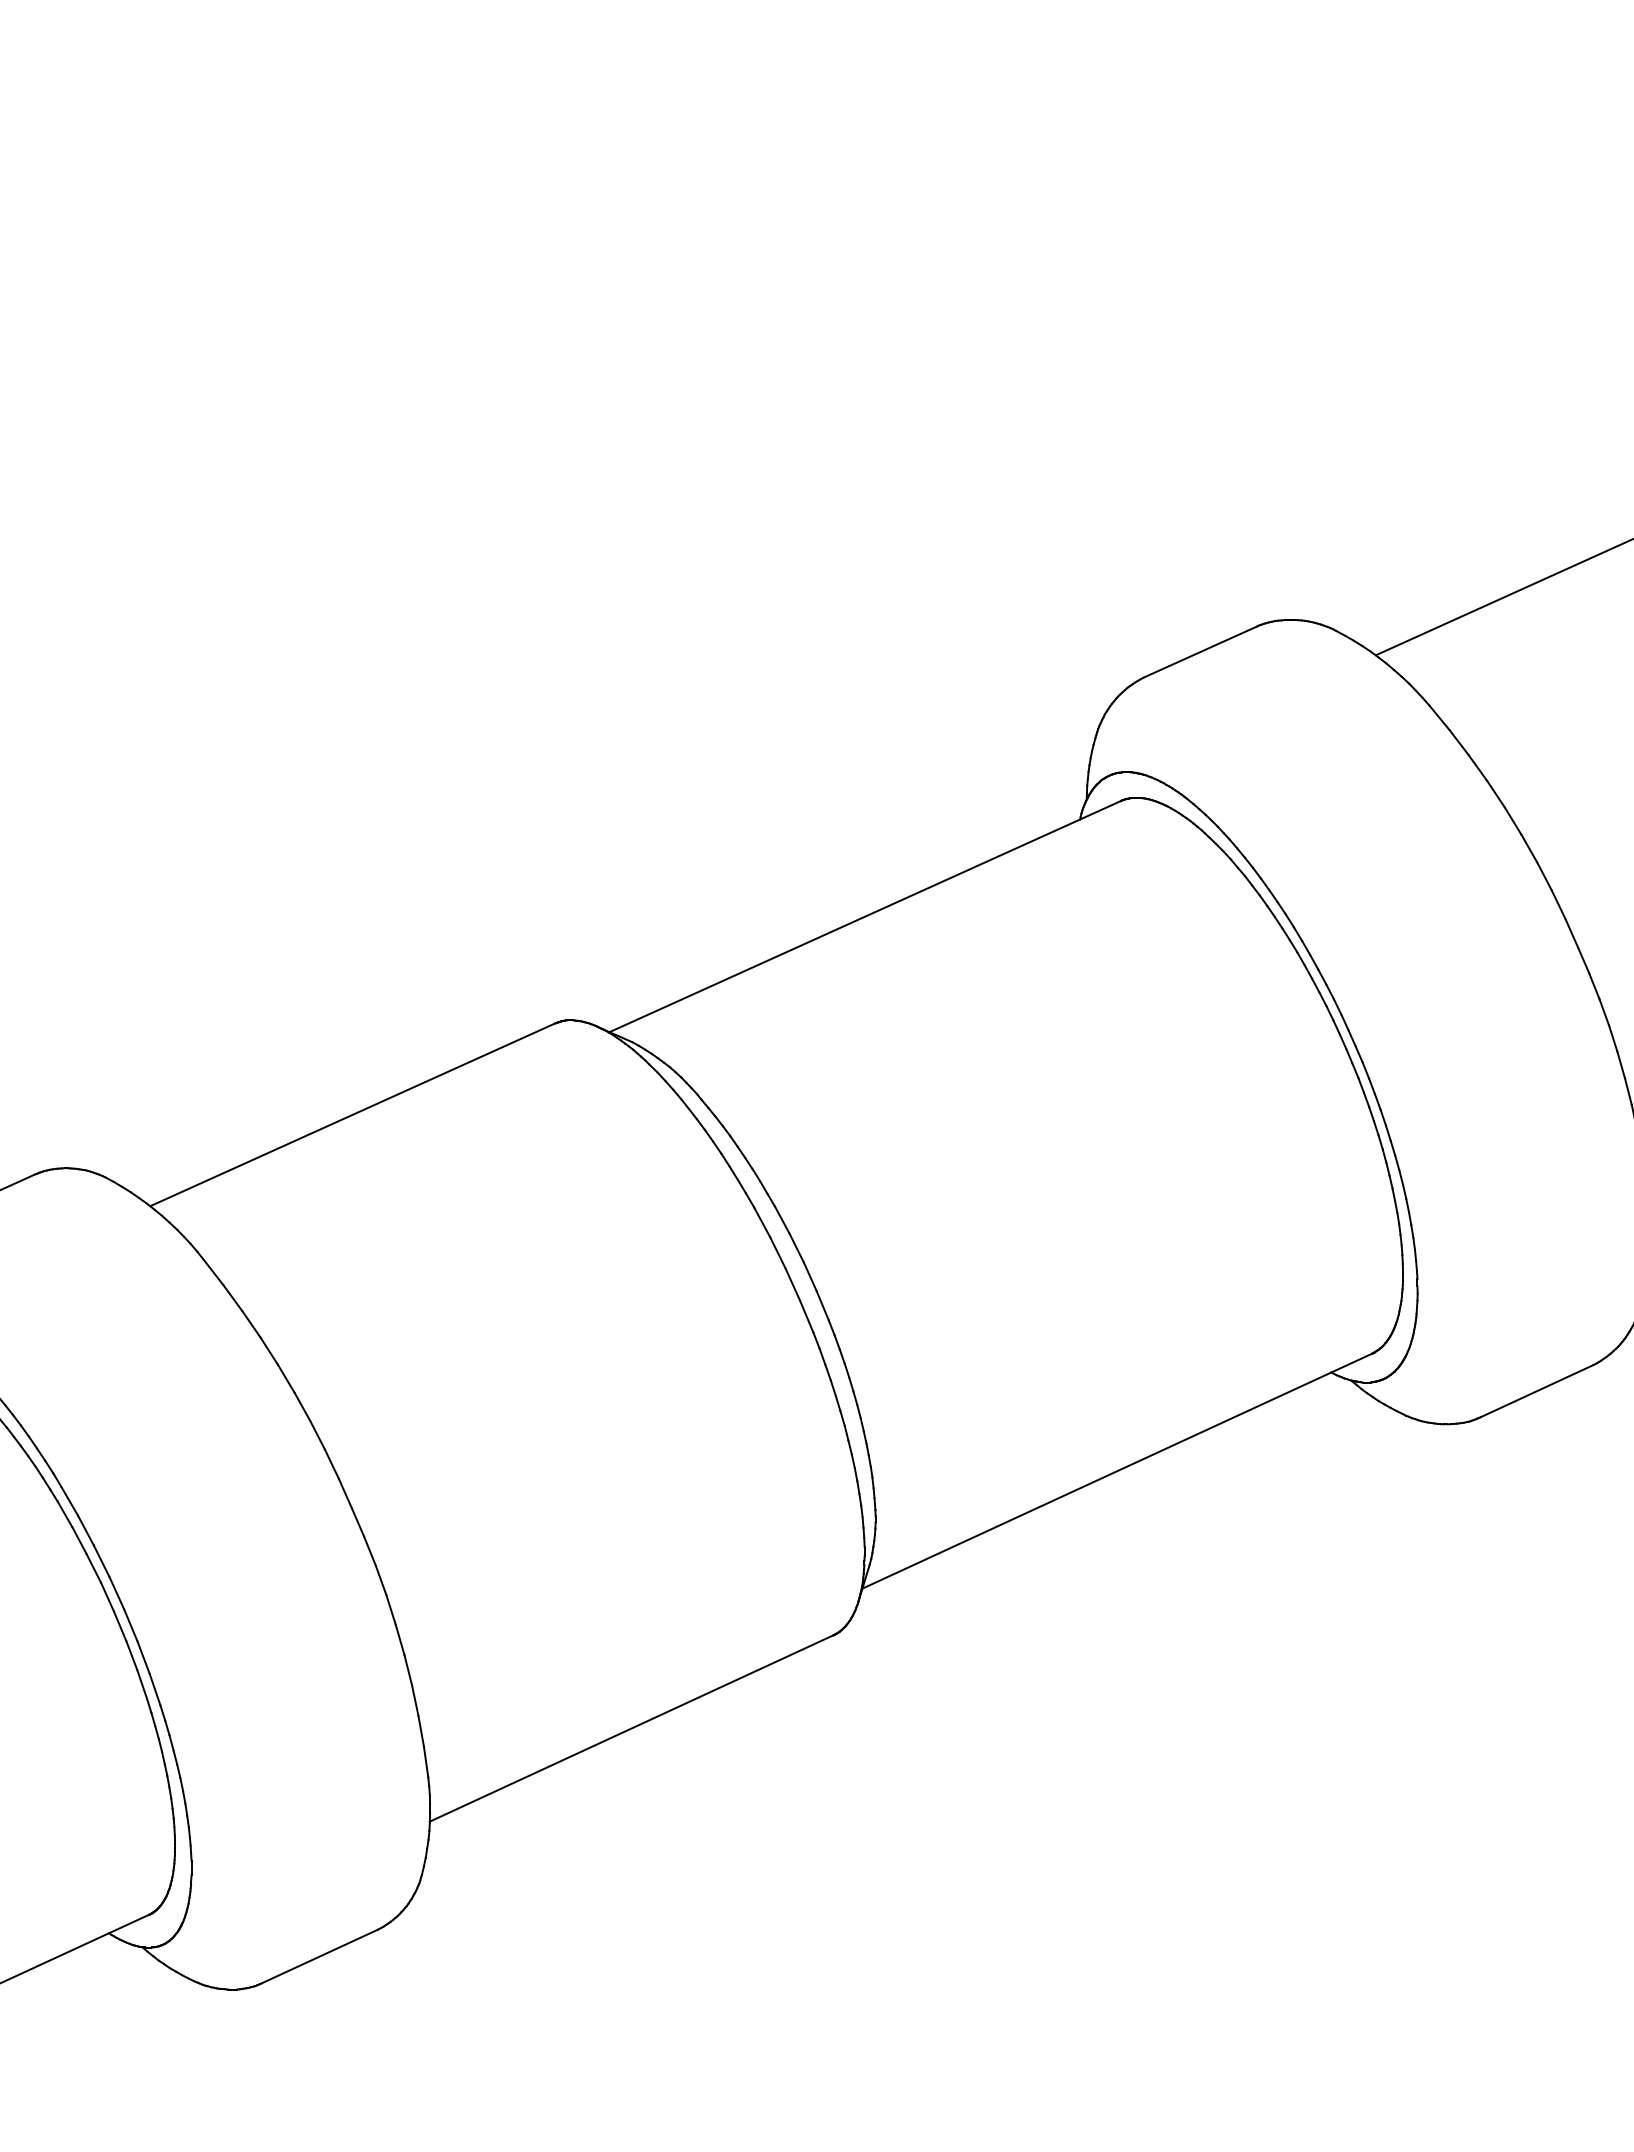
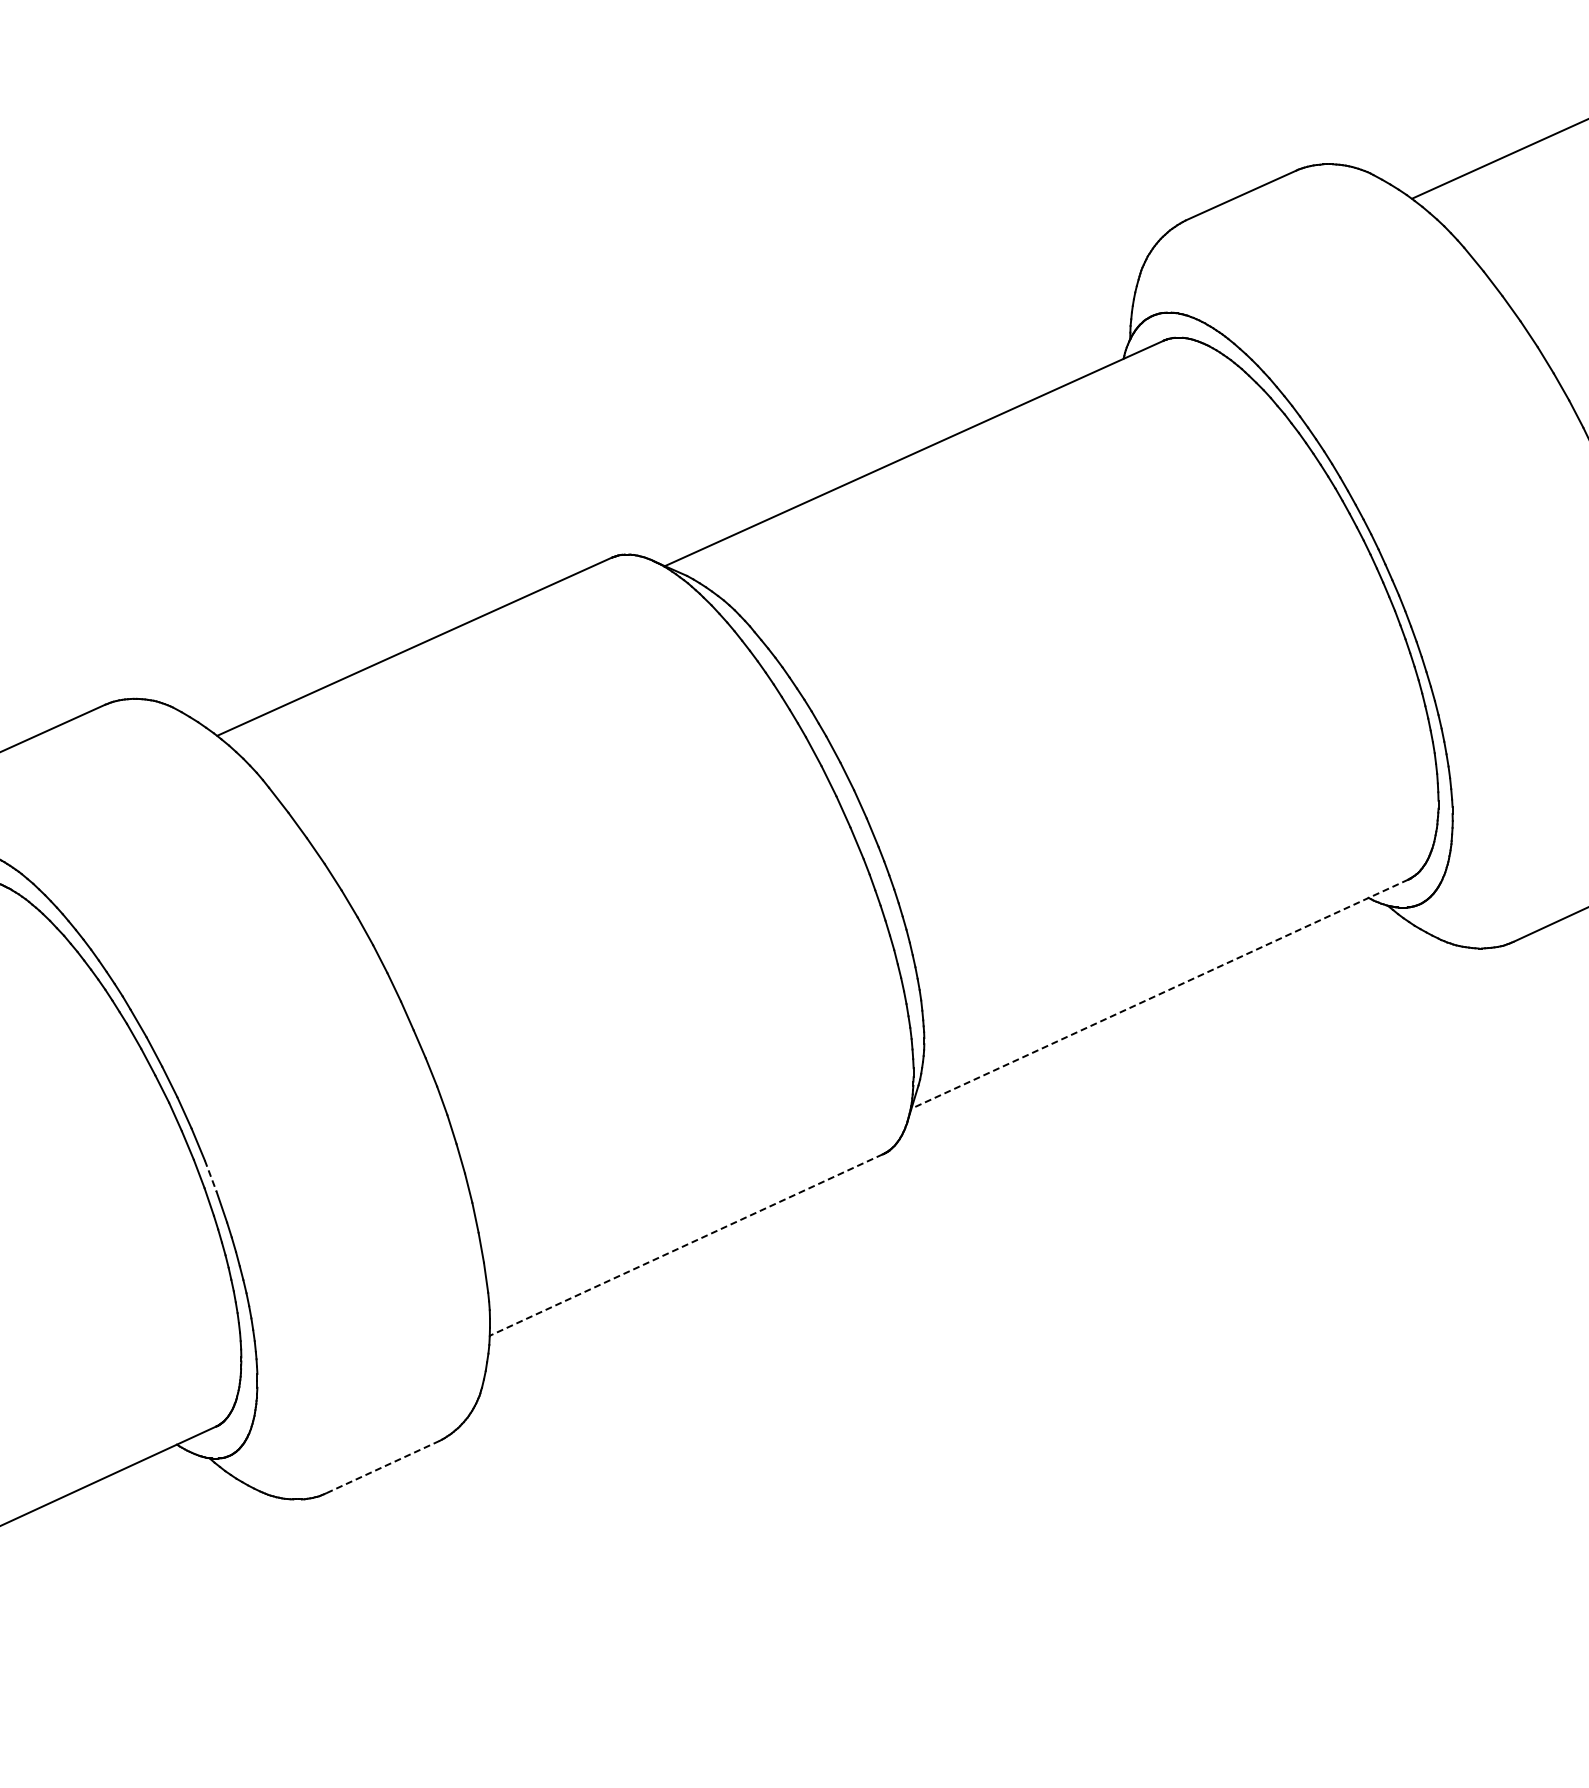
line: (1117, 1471) -> (1160, 994), solid -> dashed
line: (143, 1658) -> (210, 1176), solid -> dashed
line: (631, 1728) -> (686, 1245), solid -> dashed
line: (319, 1956) -> (382, 1467), solid -> dashed

